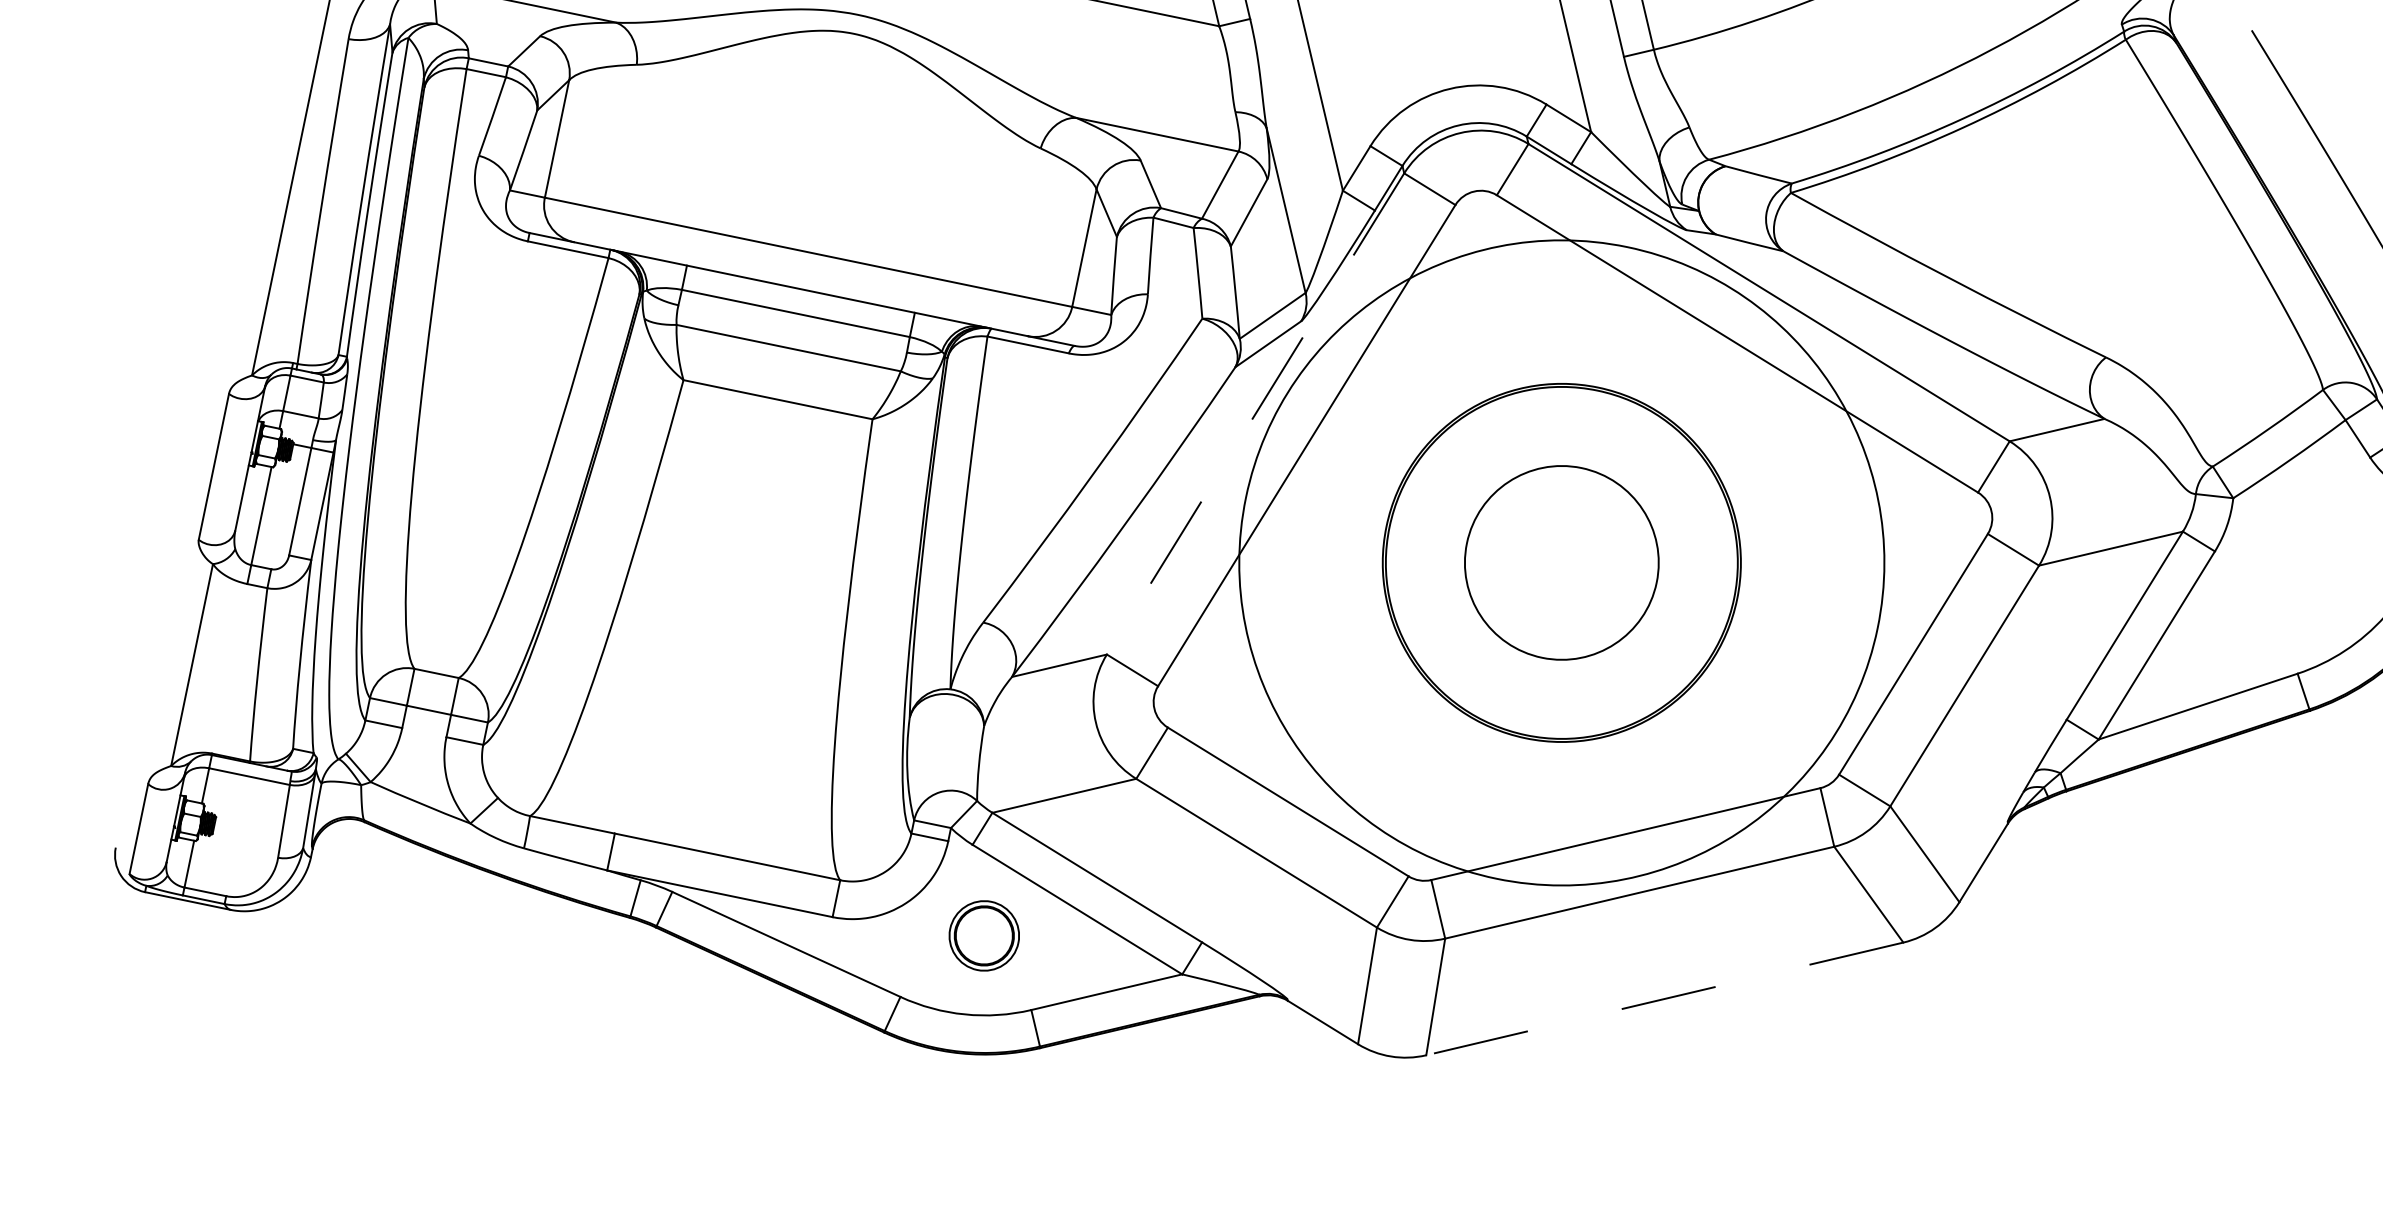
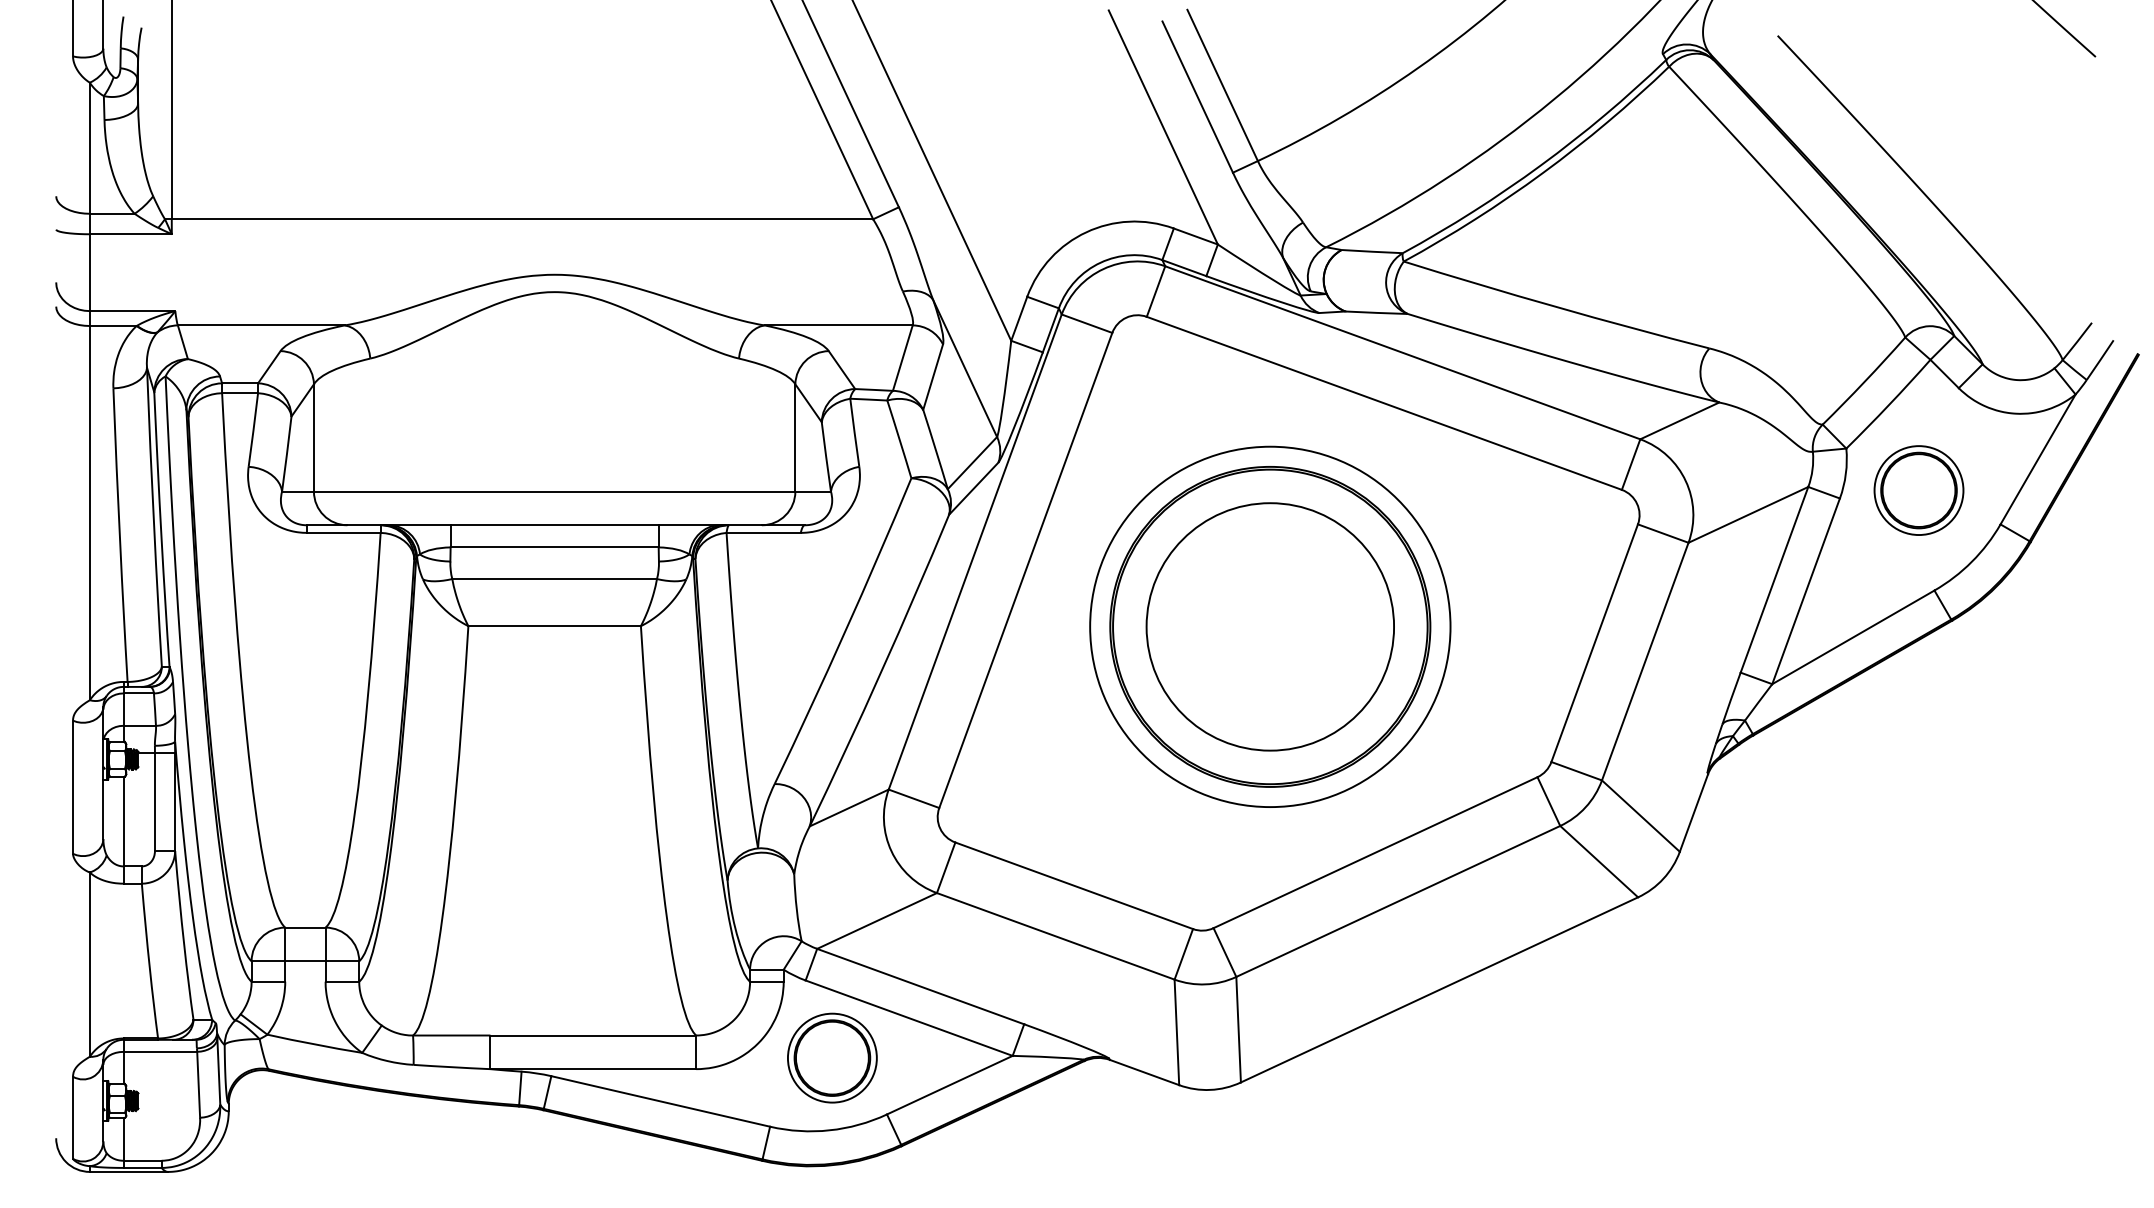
line: (1255, 414) -> (975, 552), dashed -> solid
part: (2302, 560) -> (1918, 490), added
circle: (1562, 562) -> (1270, 626), size x0.62
circle: (1562, 562) -> (1270, 626), size x1.43
part: (984, 935) -> (832, 1057), size x1.43
line: (1664, 999) -> (1439, 990), dashed -> solid

